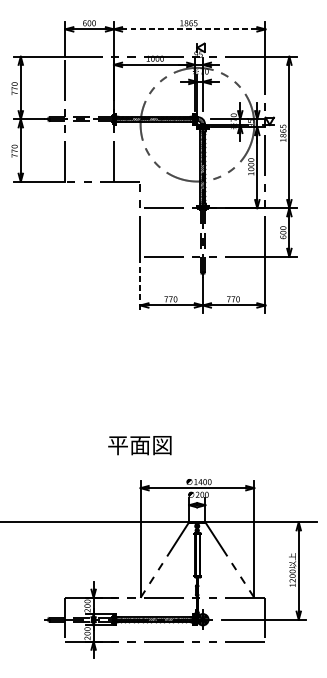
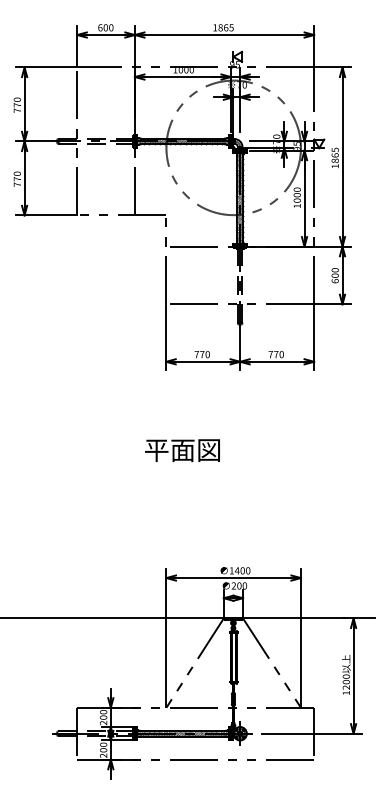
line: (189, 29) -> (224, 35), dashed -> solid
line: (140, 284) -> (166, 337), dashed -> solid
text: (139, 445) -> (182, 450), moved

